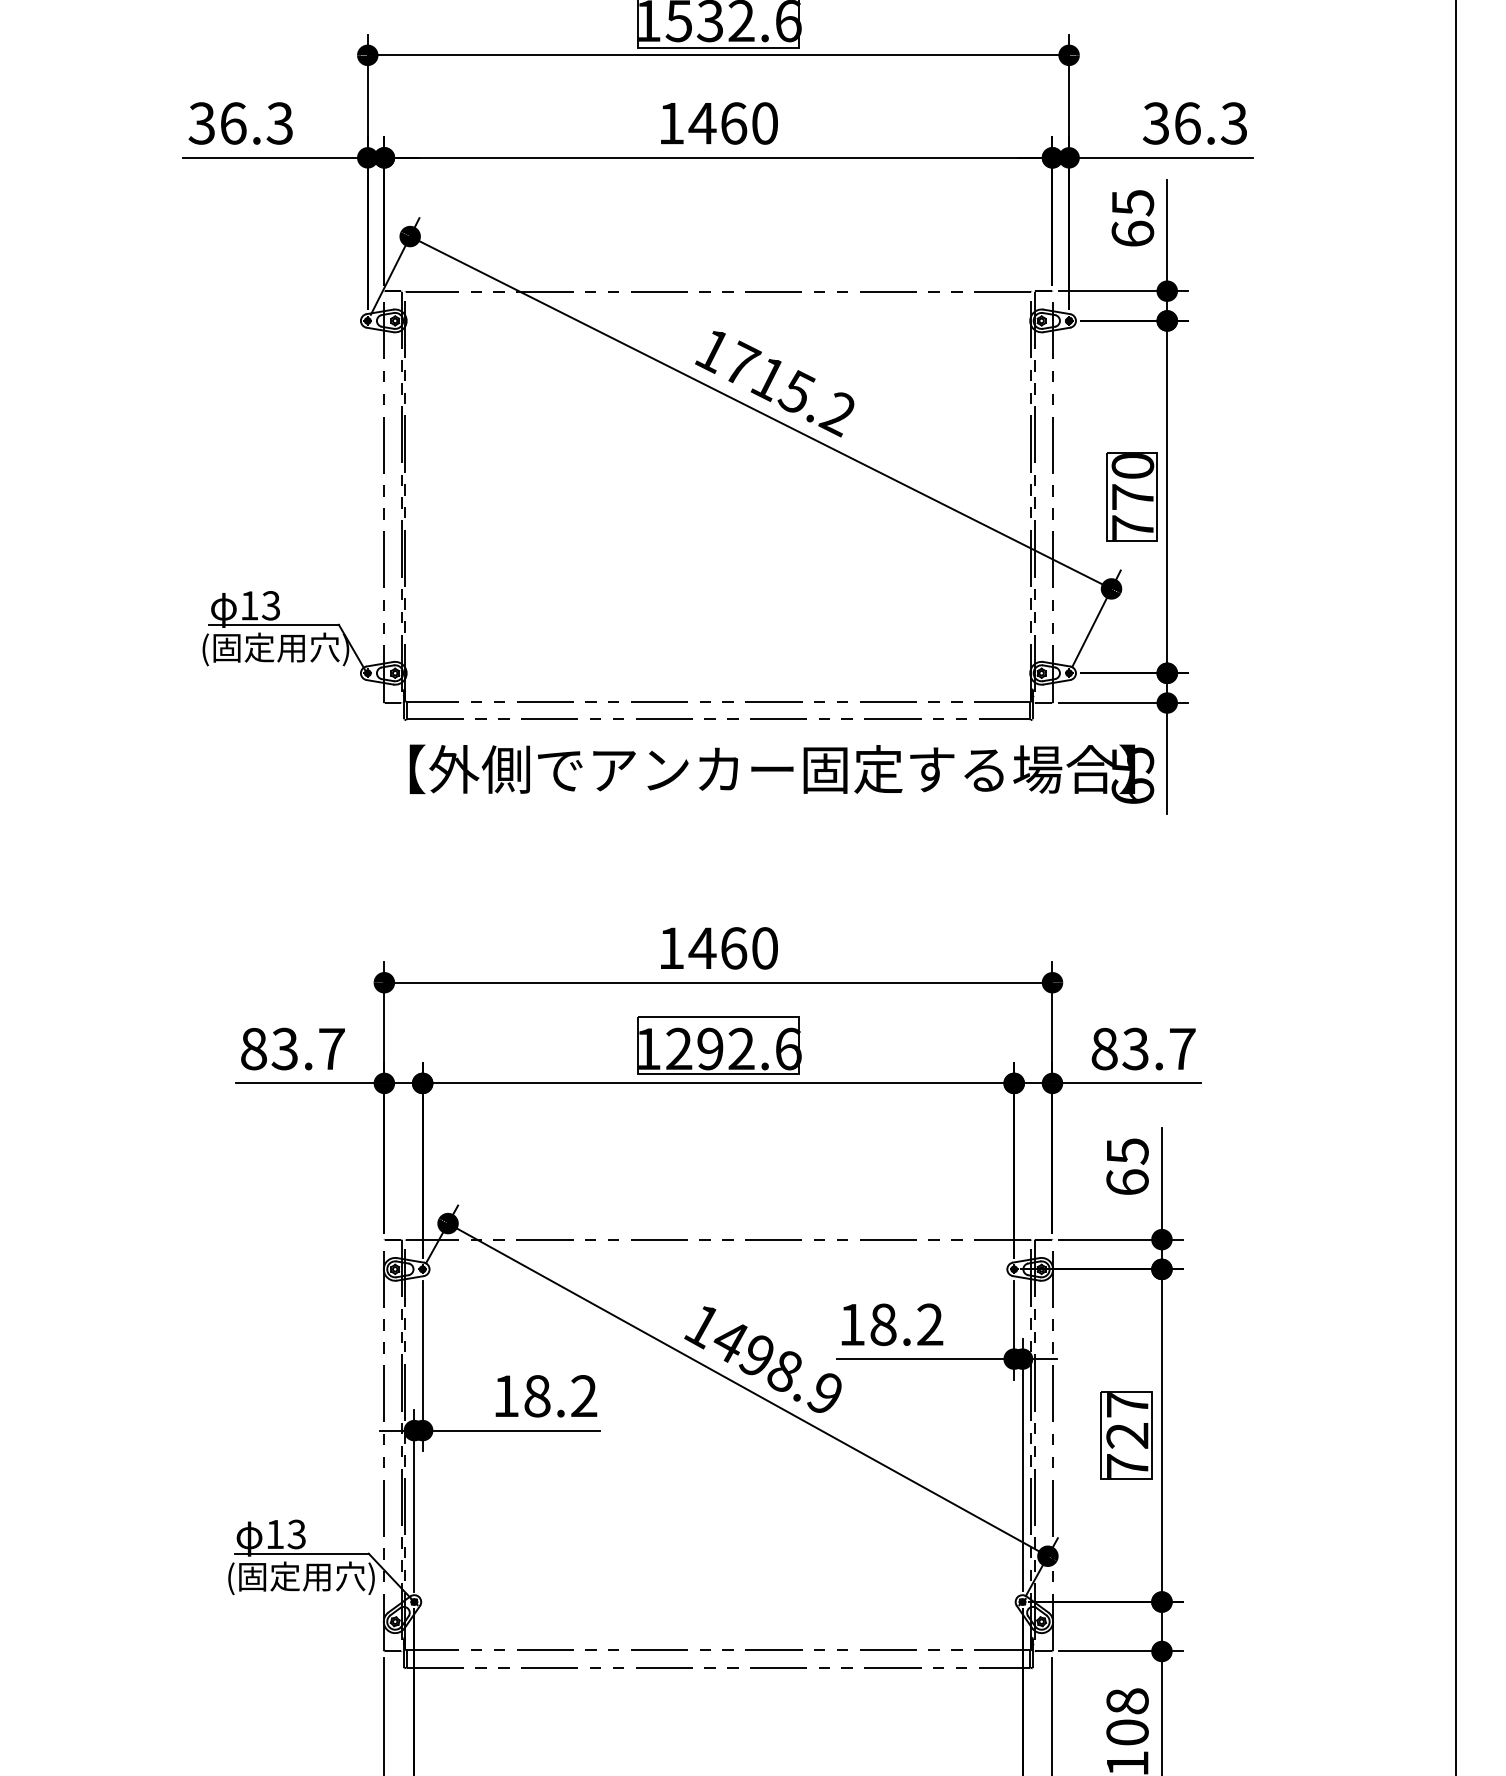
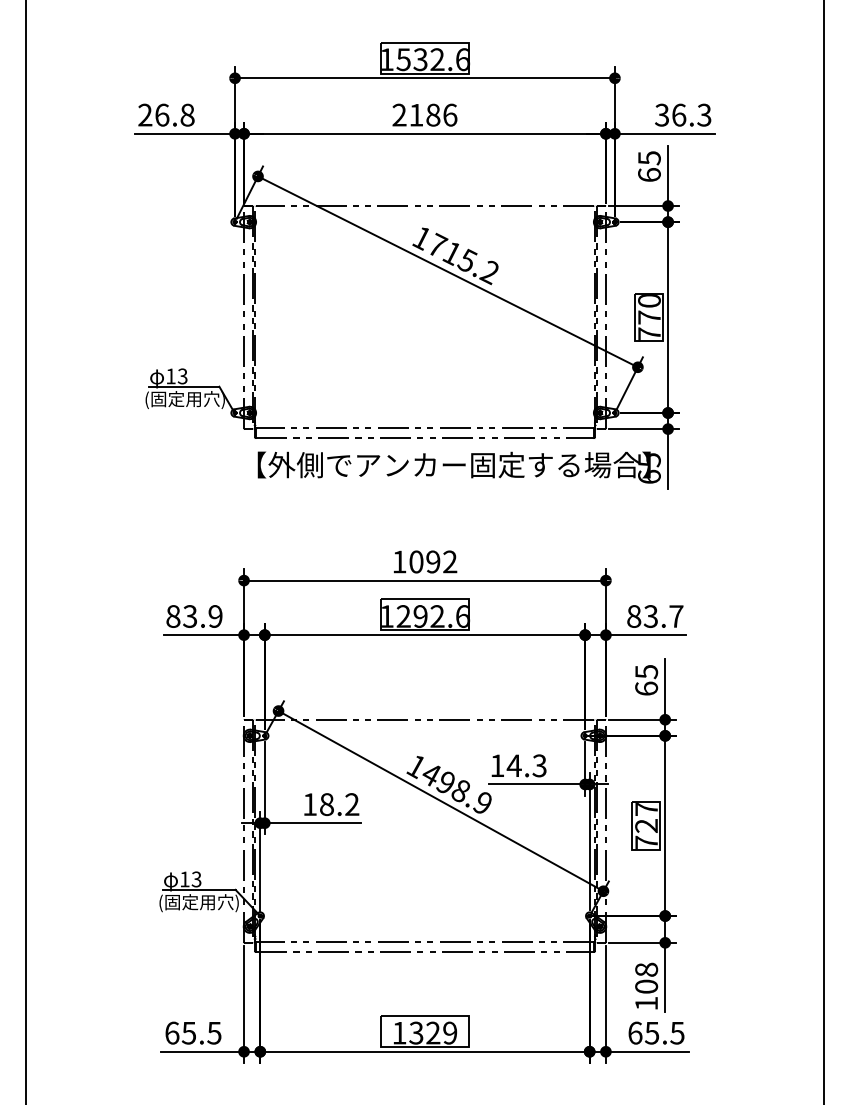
text: (241, 122) -> (166, 114), 36.3 -> 26.8
text: (717, 122) -> (424, 114), 1460 -> 2186
text: (732, 947) -> (432, 561), 1460 -> 1092
text: (331, 1049) -> (215, 616), 83.7 -> 83.9
text: (905, 1324) -> (526, 765), 18.2 -> 14.3

